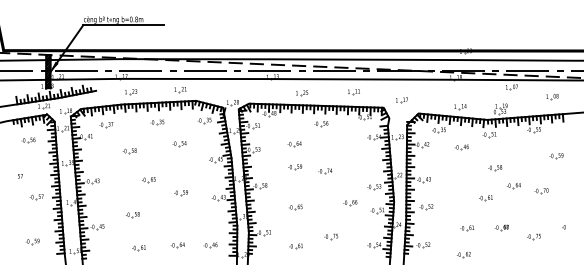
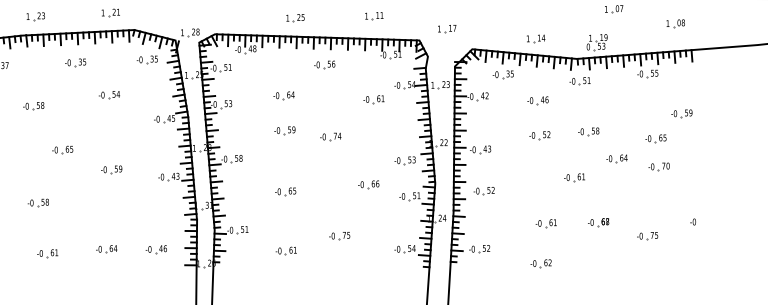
part: (353, 147) -> (373, 100), added
part: (462, 170) -> (539, 135), added
part: (539, 172) -> (656, 138), added

